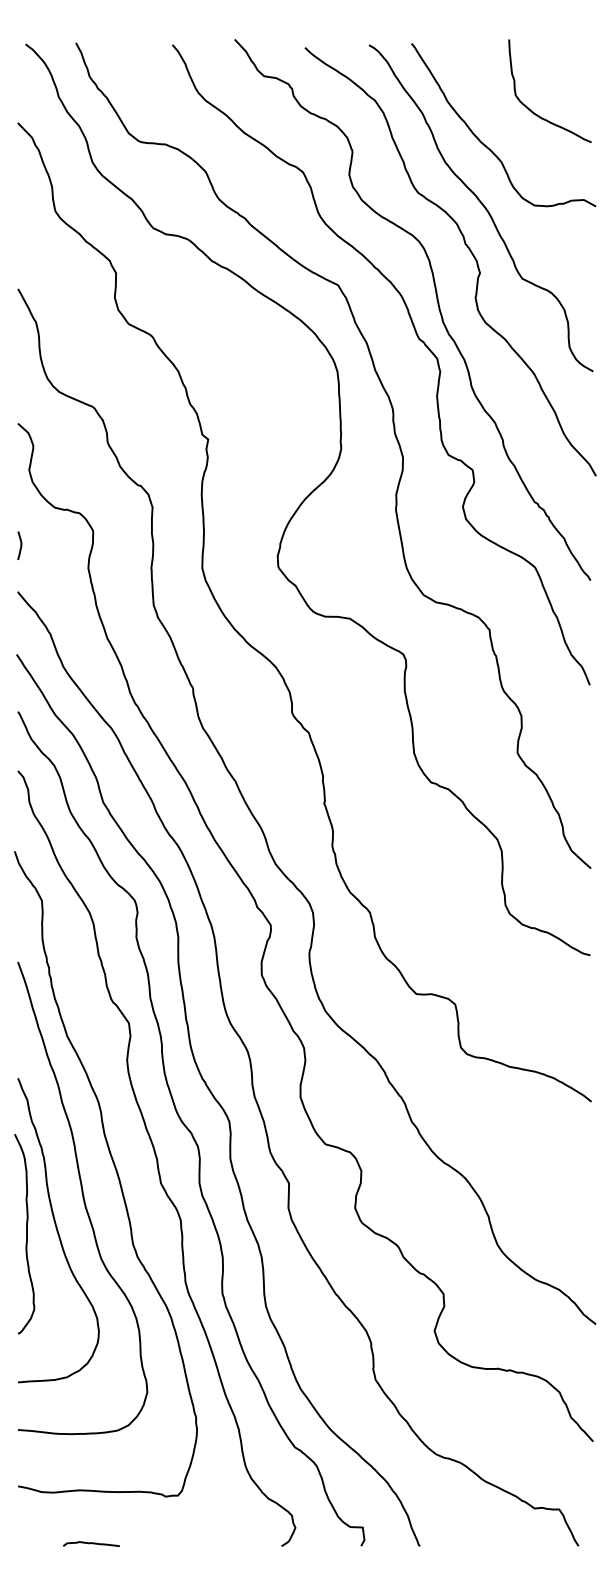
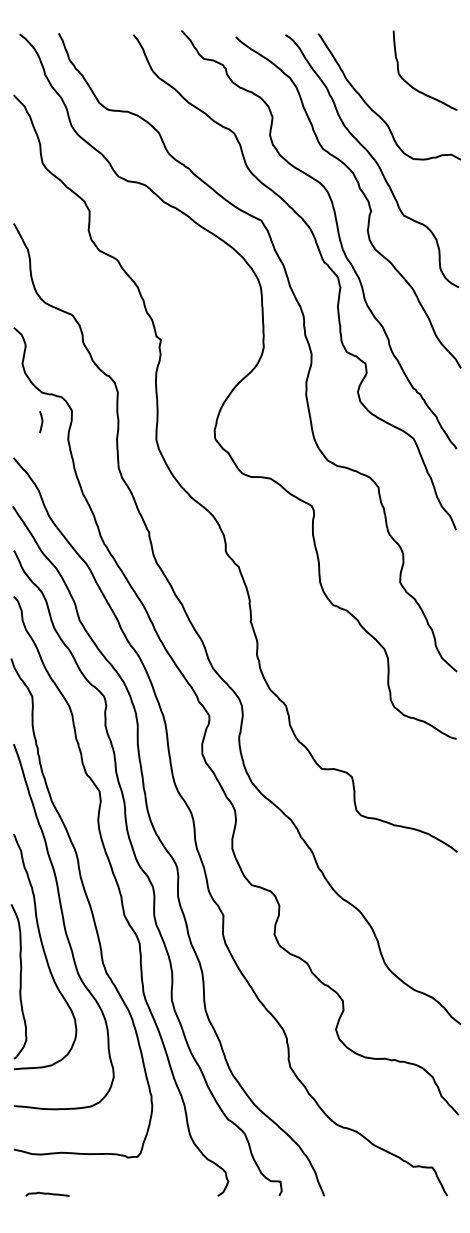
curve: (20, 546) -> (41, 422), moved
curve: (25, 1234) -> (19, 981), moved
curve: (91, 1543) -> (47, 1193), moved

